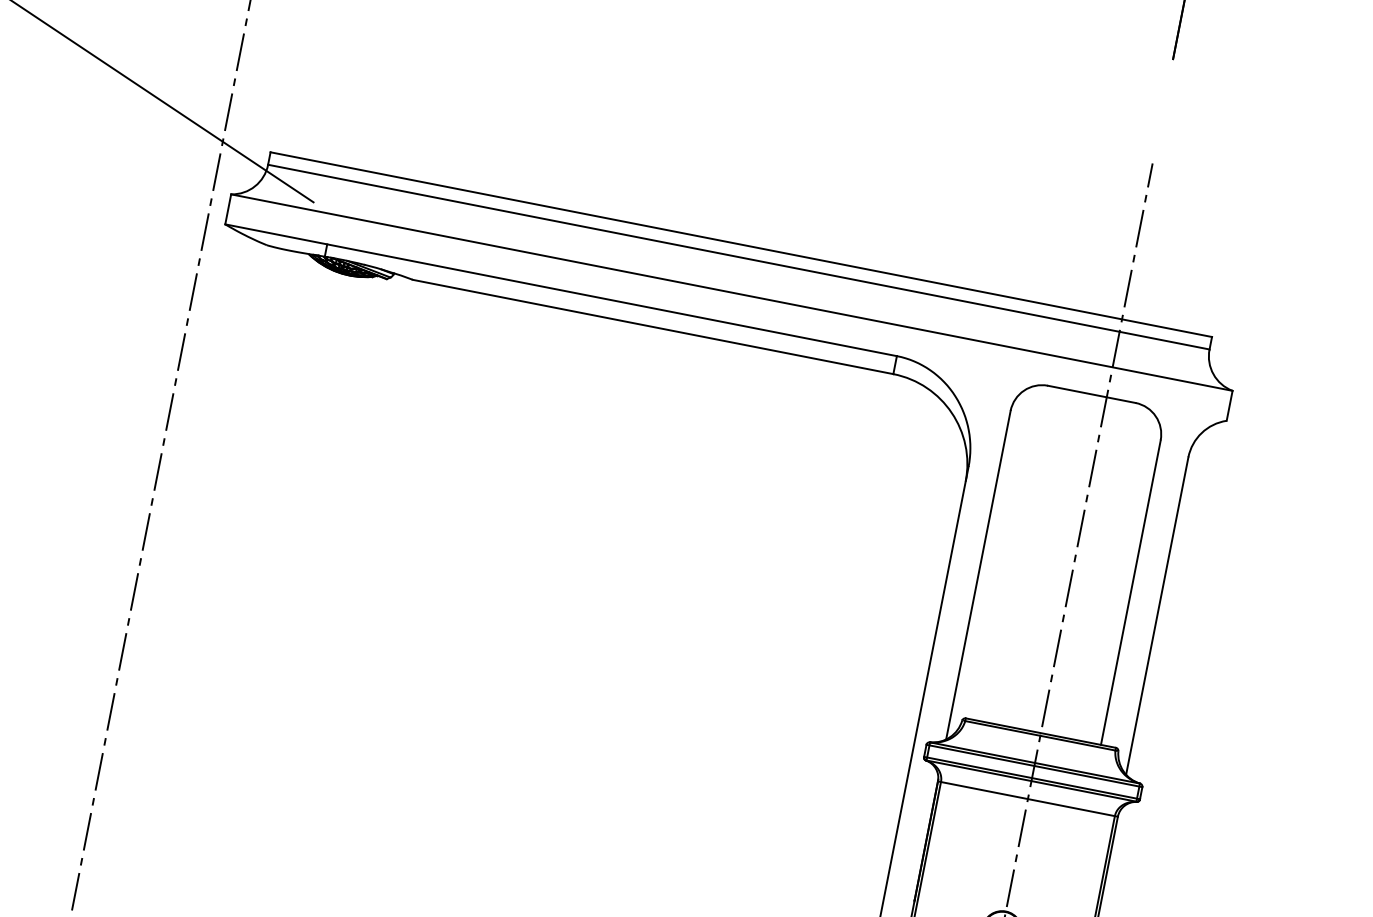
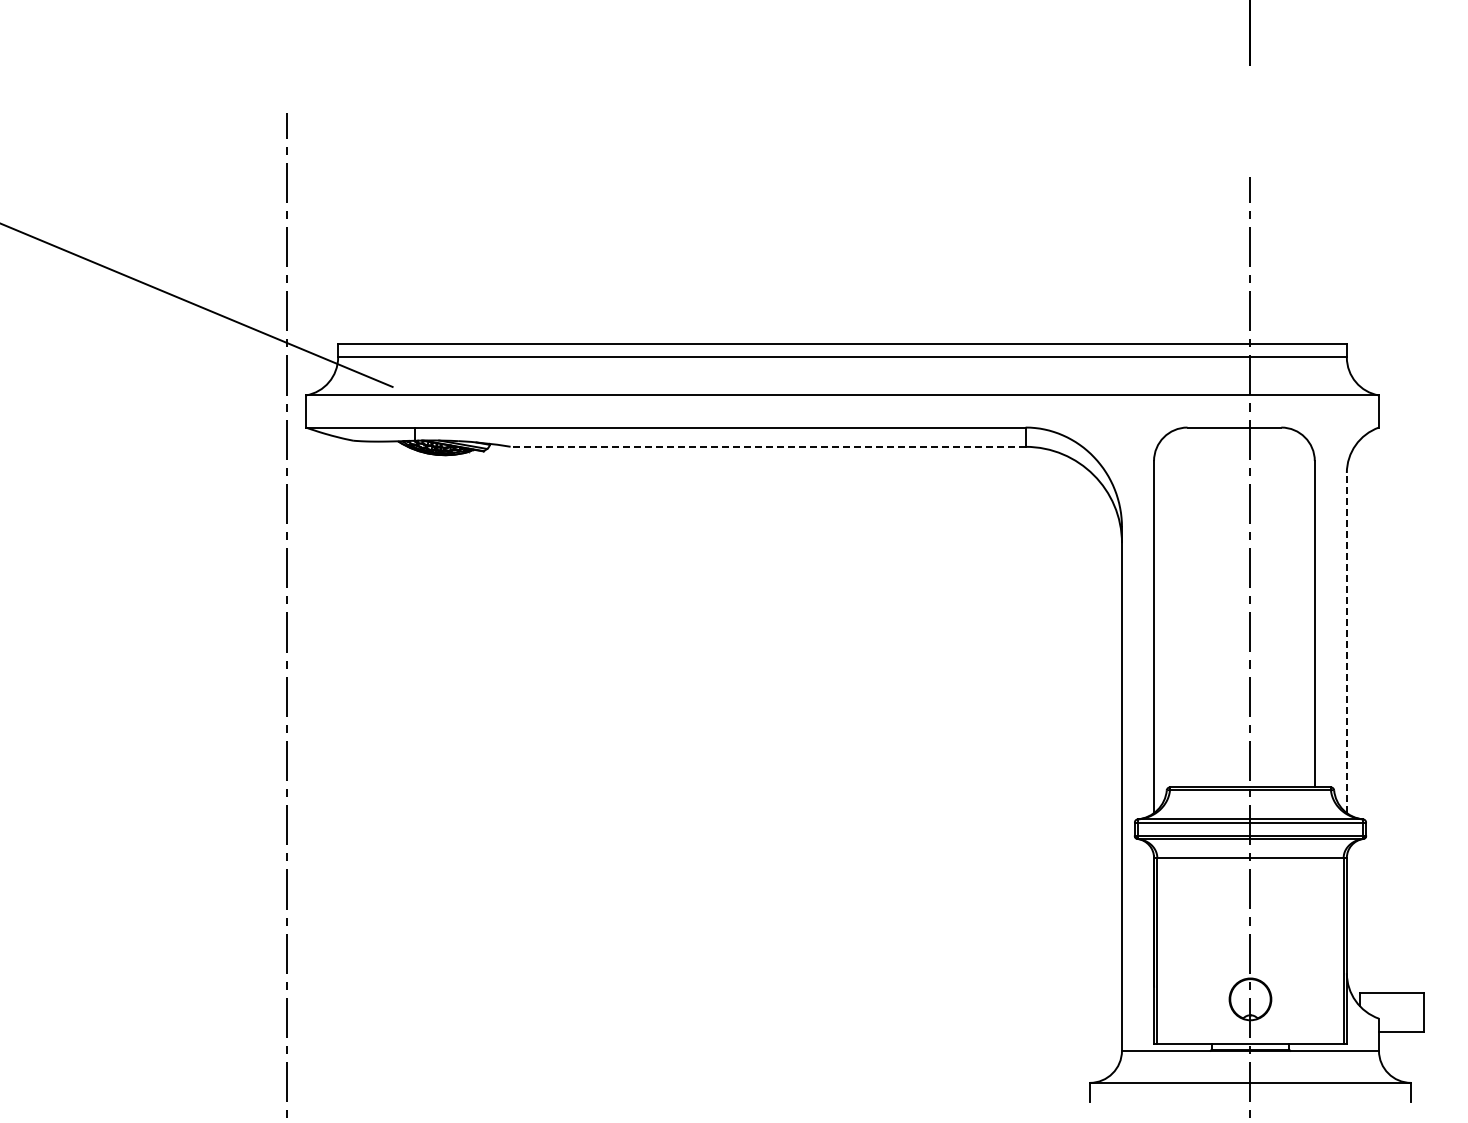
line: (653, 326) -> (768, 446), solid -> dashed
line: (1157, 615) -> (1346, 642), solid -> dashed

